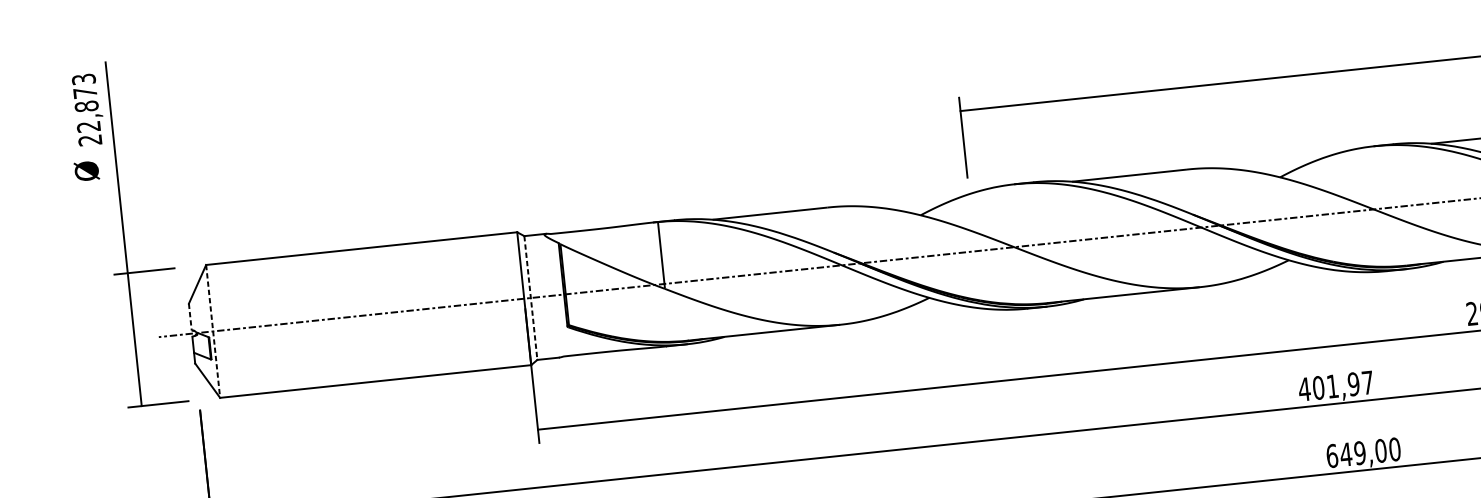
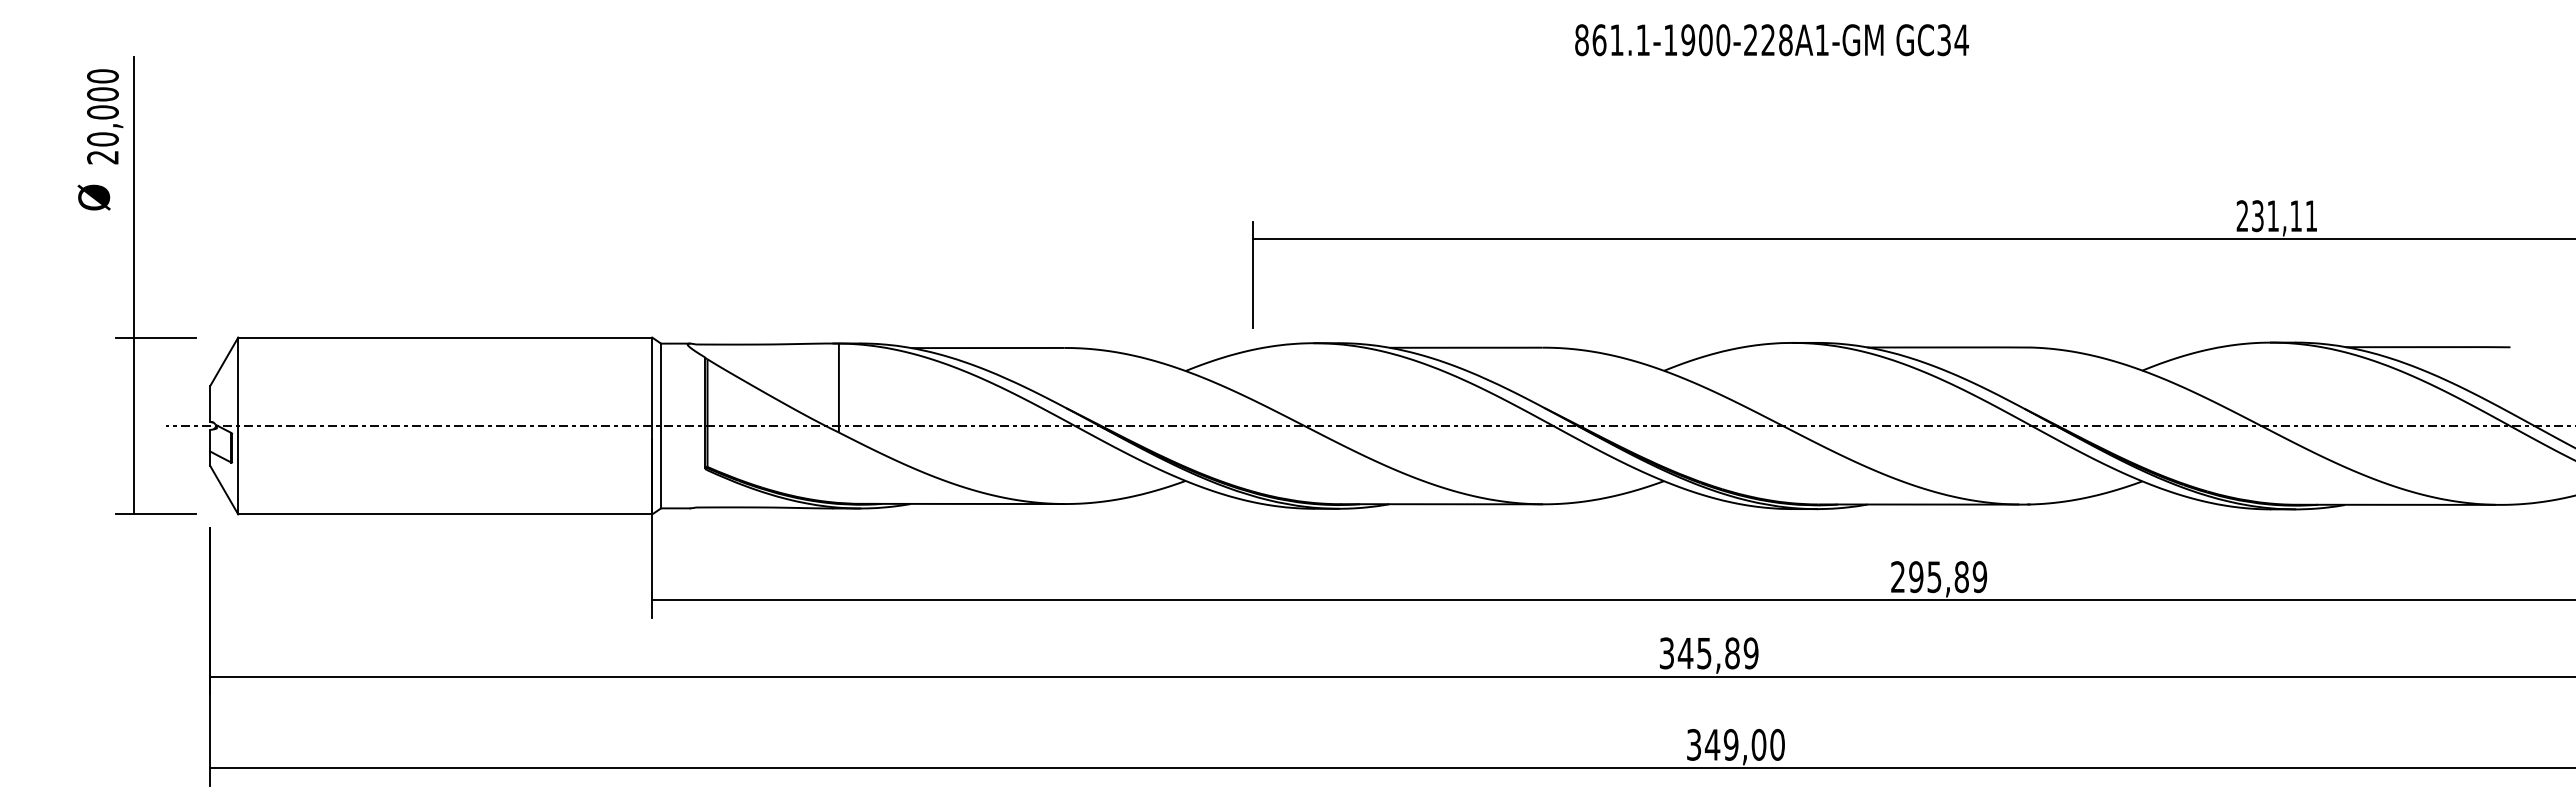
text: (86, 102) -> (102, 107), 22,873 -> 20,000
line: (531, 298) -> (661, 426), dashed -> solid
line: (190, 317) -> (210, 404), dashed -> solid
line: (213, 331) -> (238, 426), dashed -> solid
text: (1335, 386) -> (1708, 653), 401,97 -> 345,89
text: (1332, 455) -> (1694, 744), 649,00 -> 349,00

